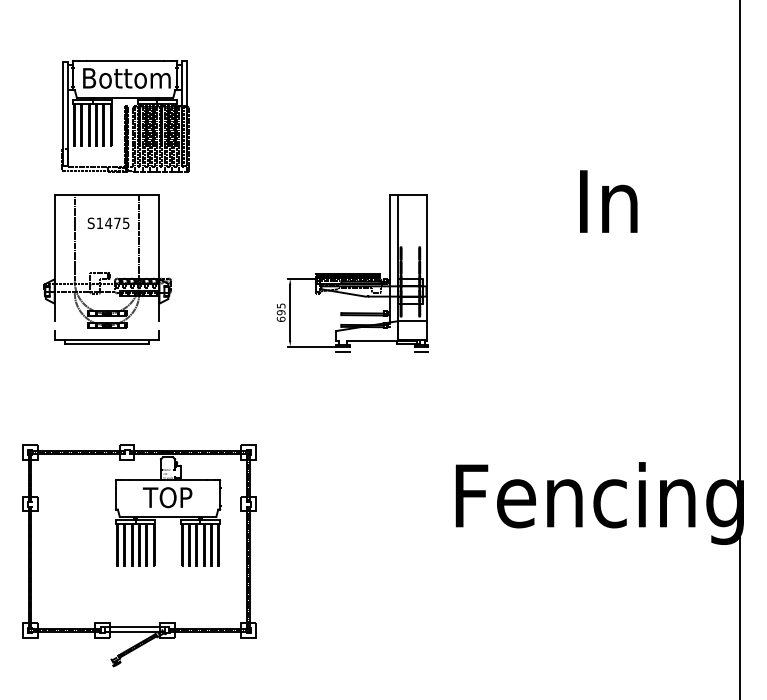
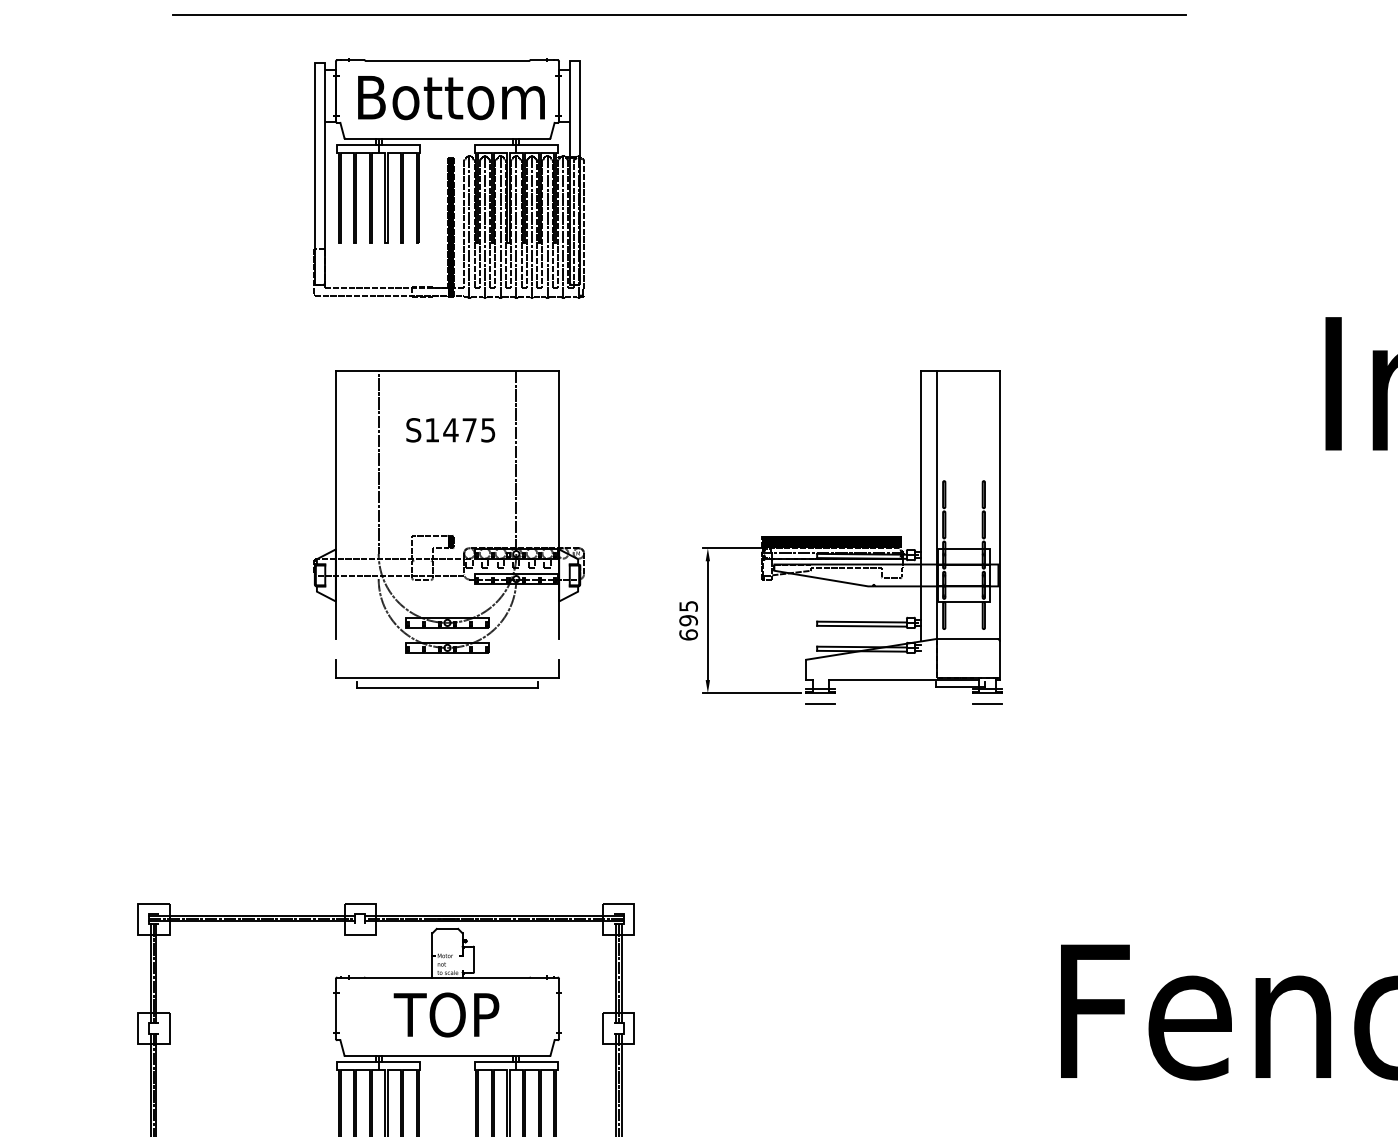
line: (276, 28) -> (678, 14), added
part: (125, 116) -> (448, 178), moved
part: (107, 269) -> (448, 528), moved

